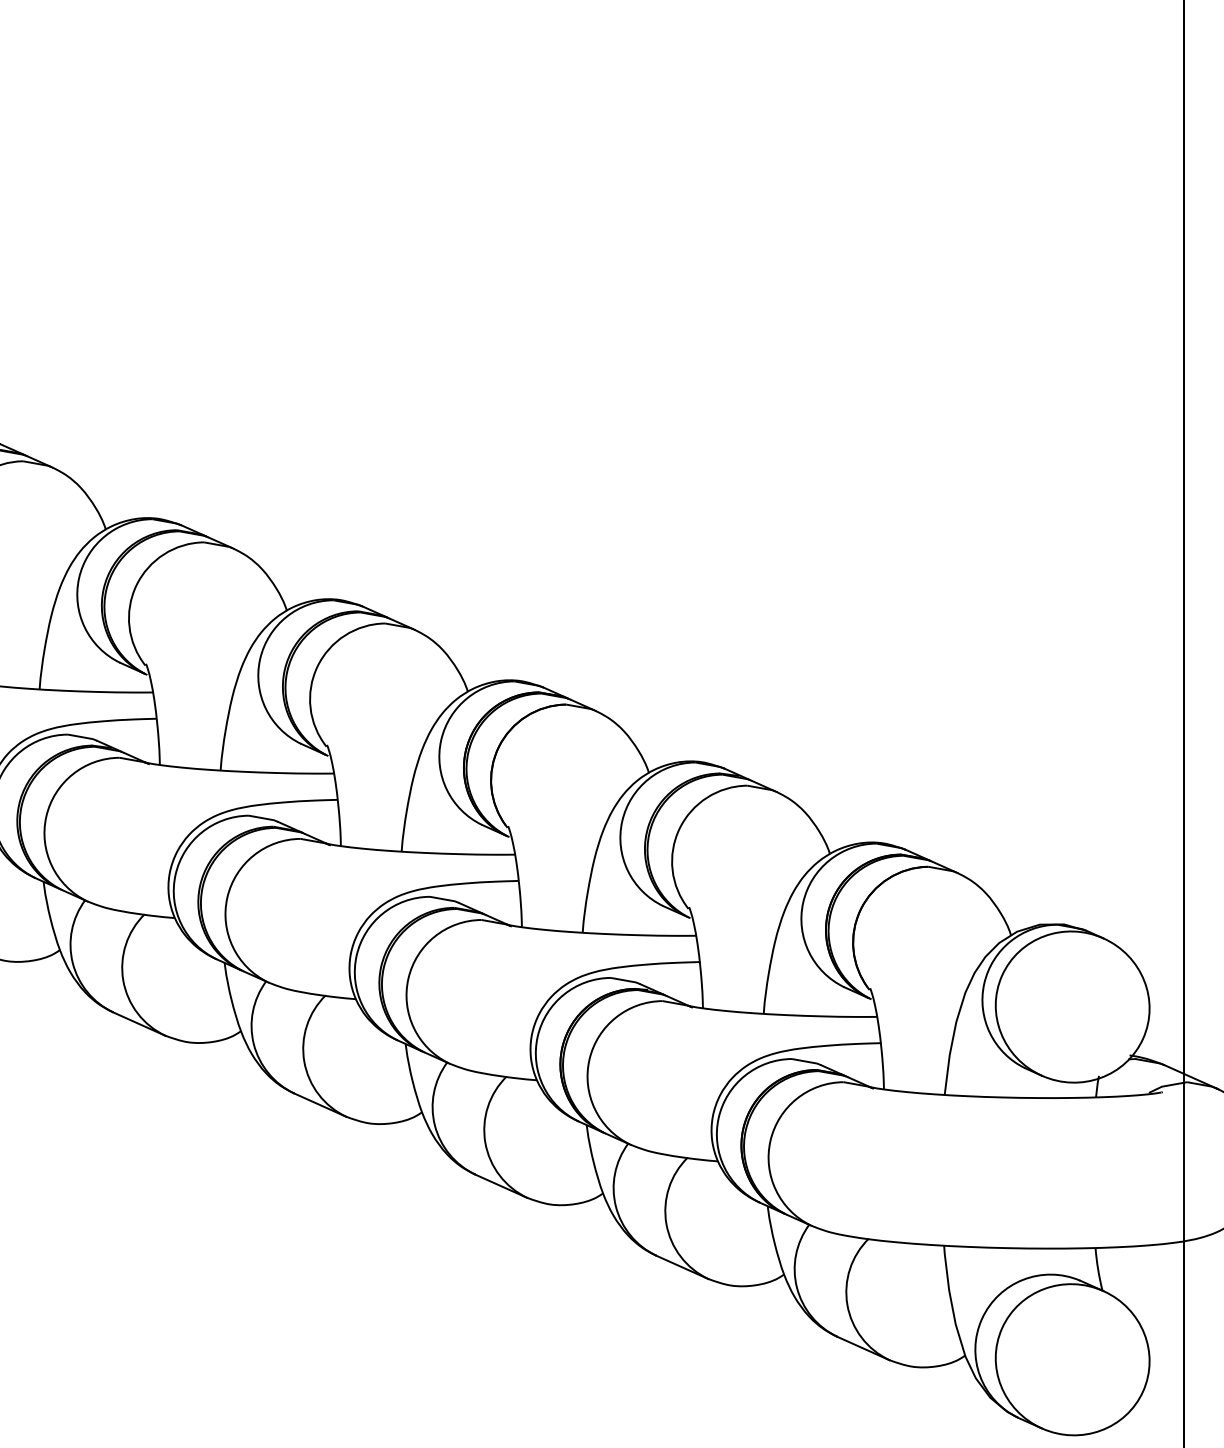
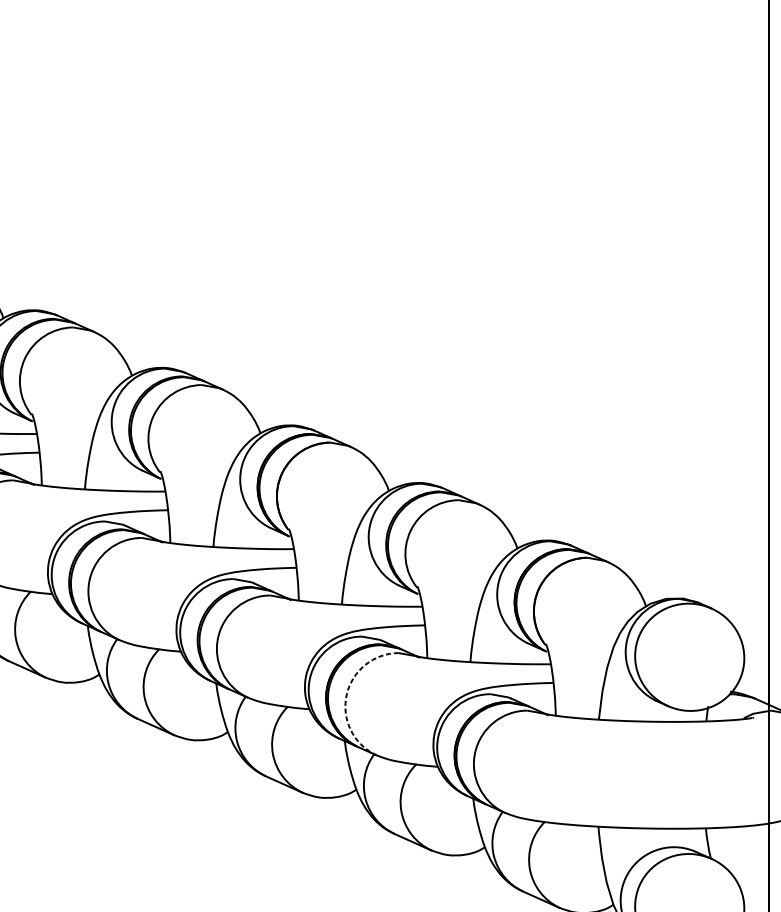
arc: (589, 1059) -> (346, 694), solid -> dashed

